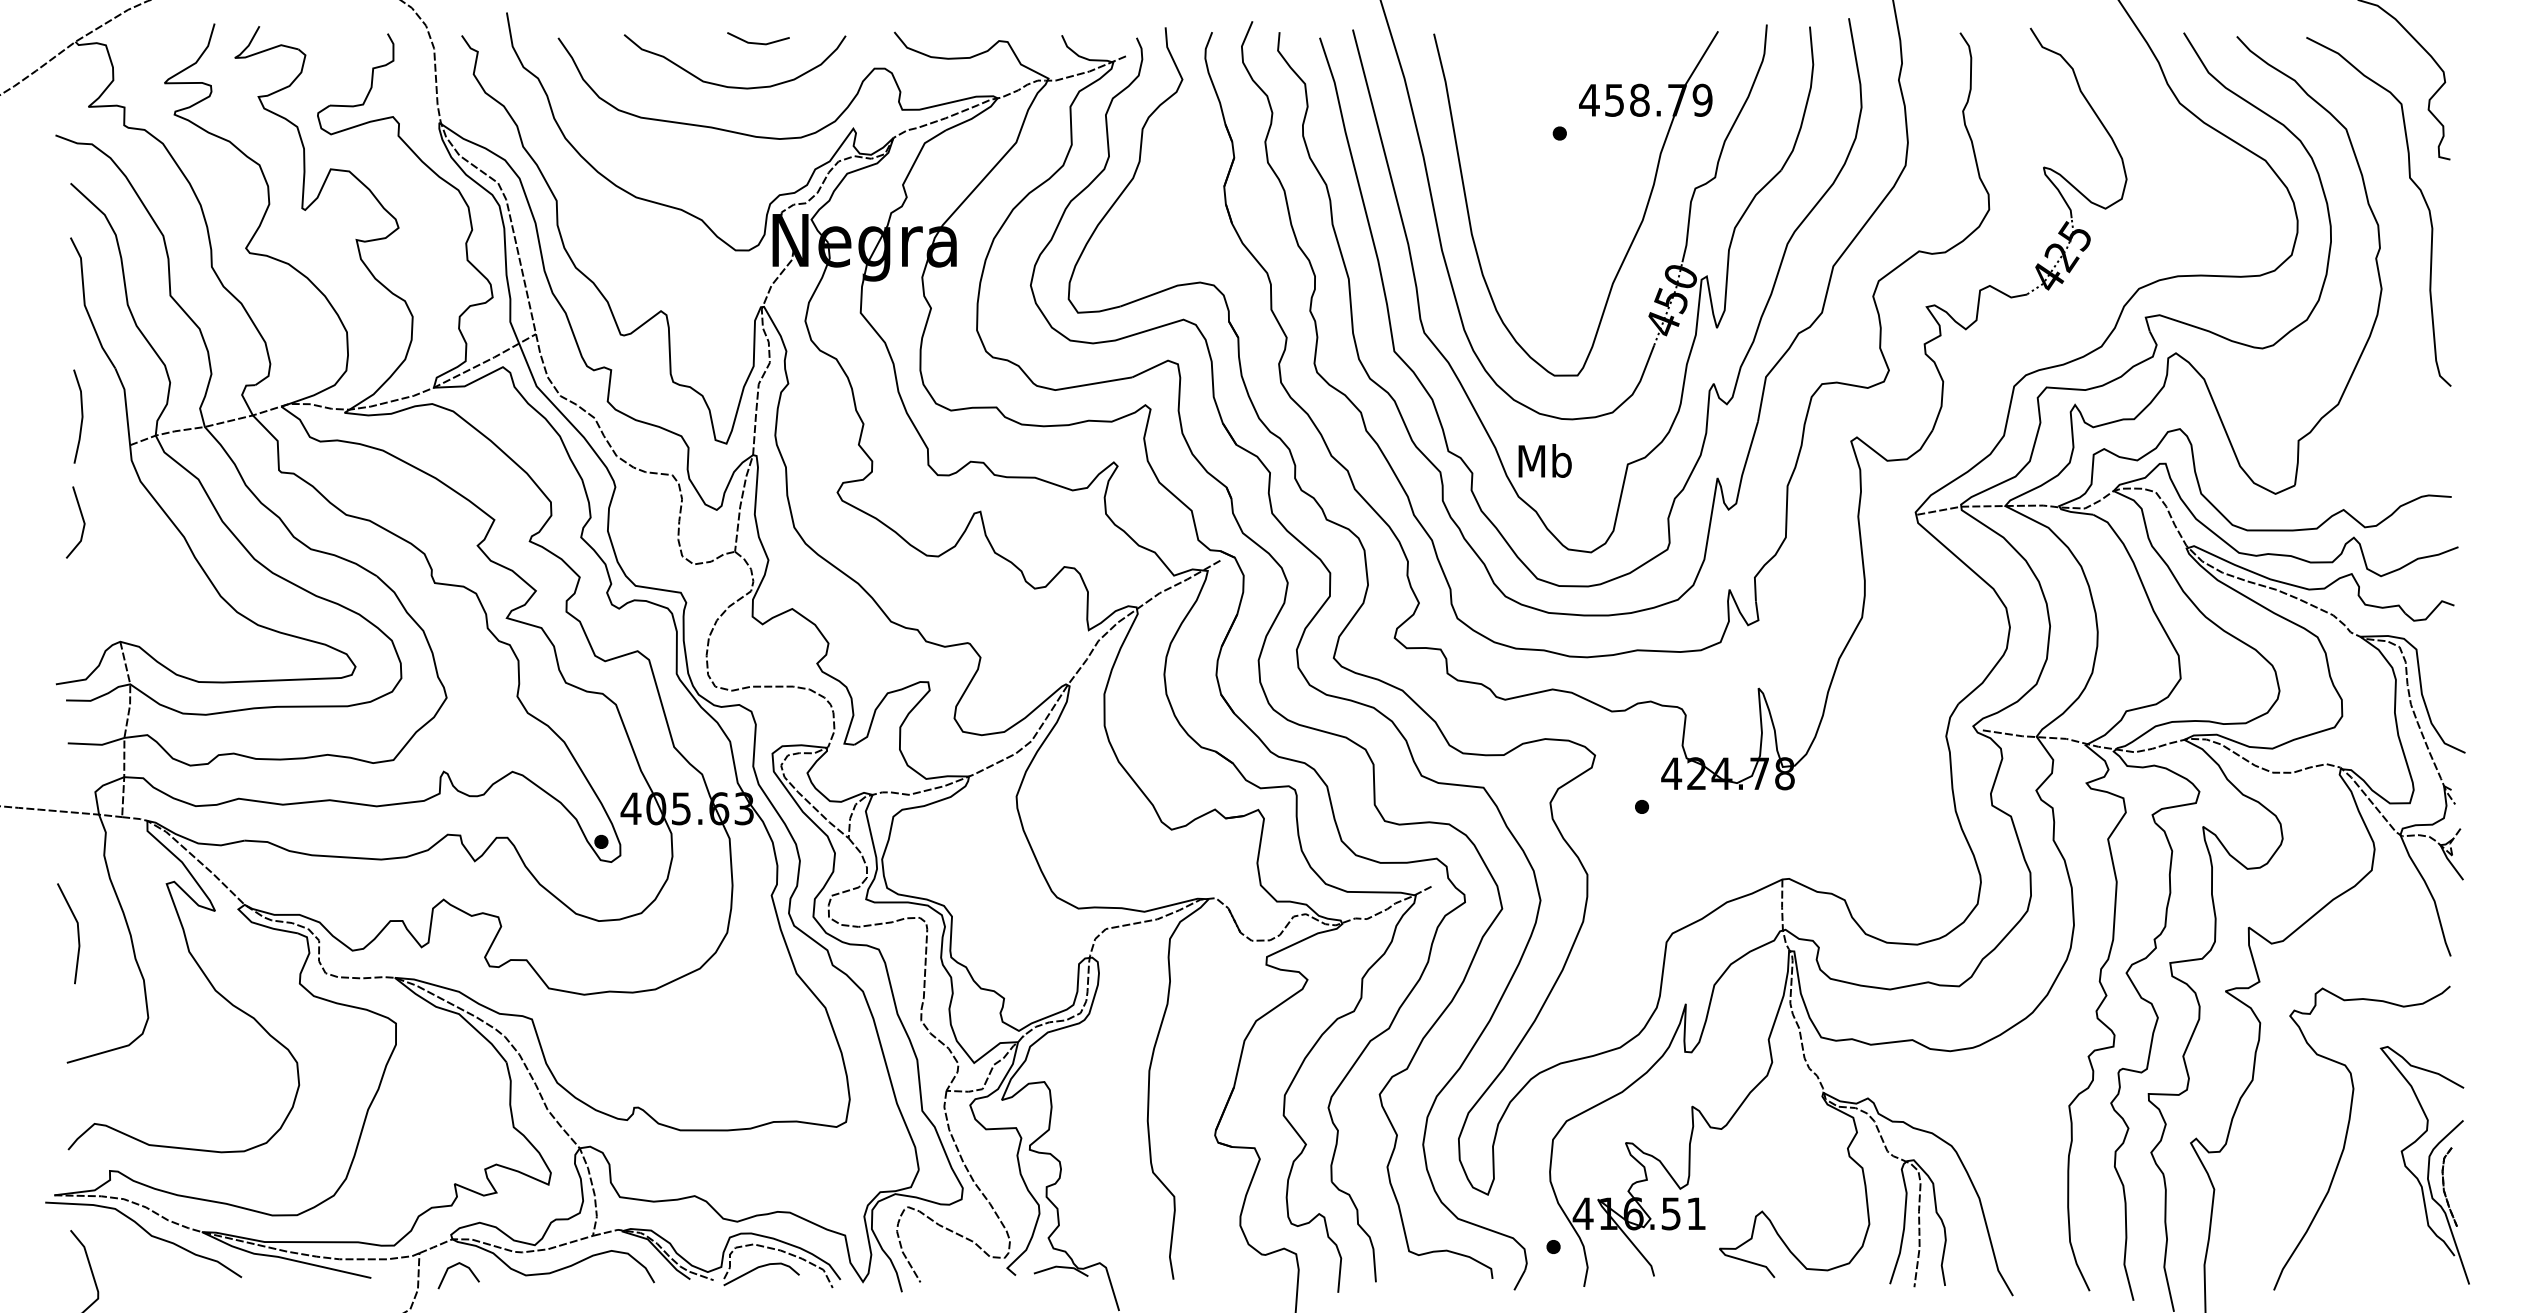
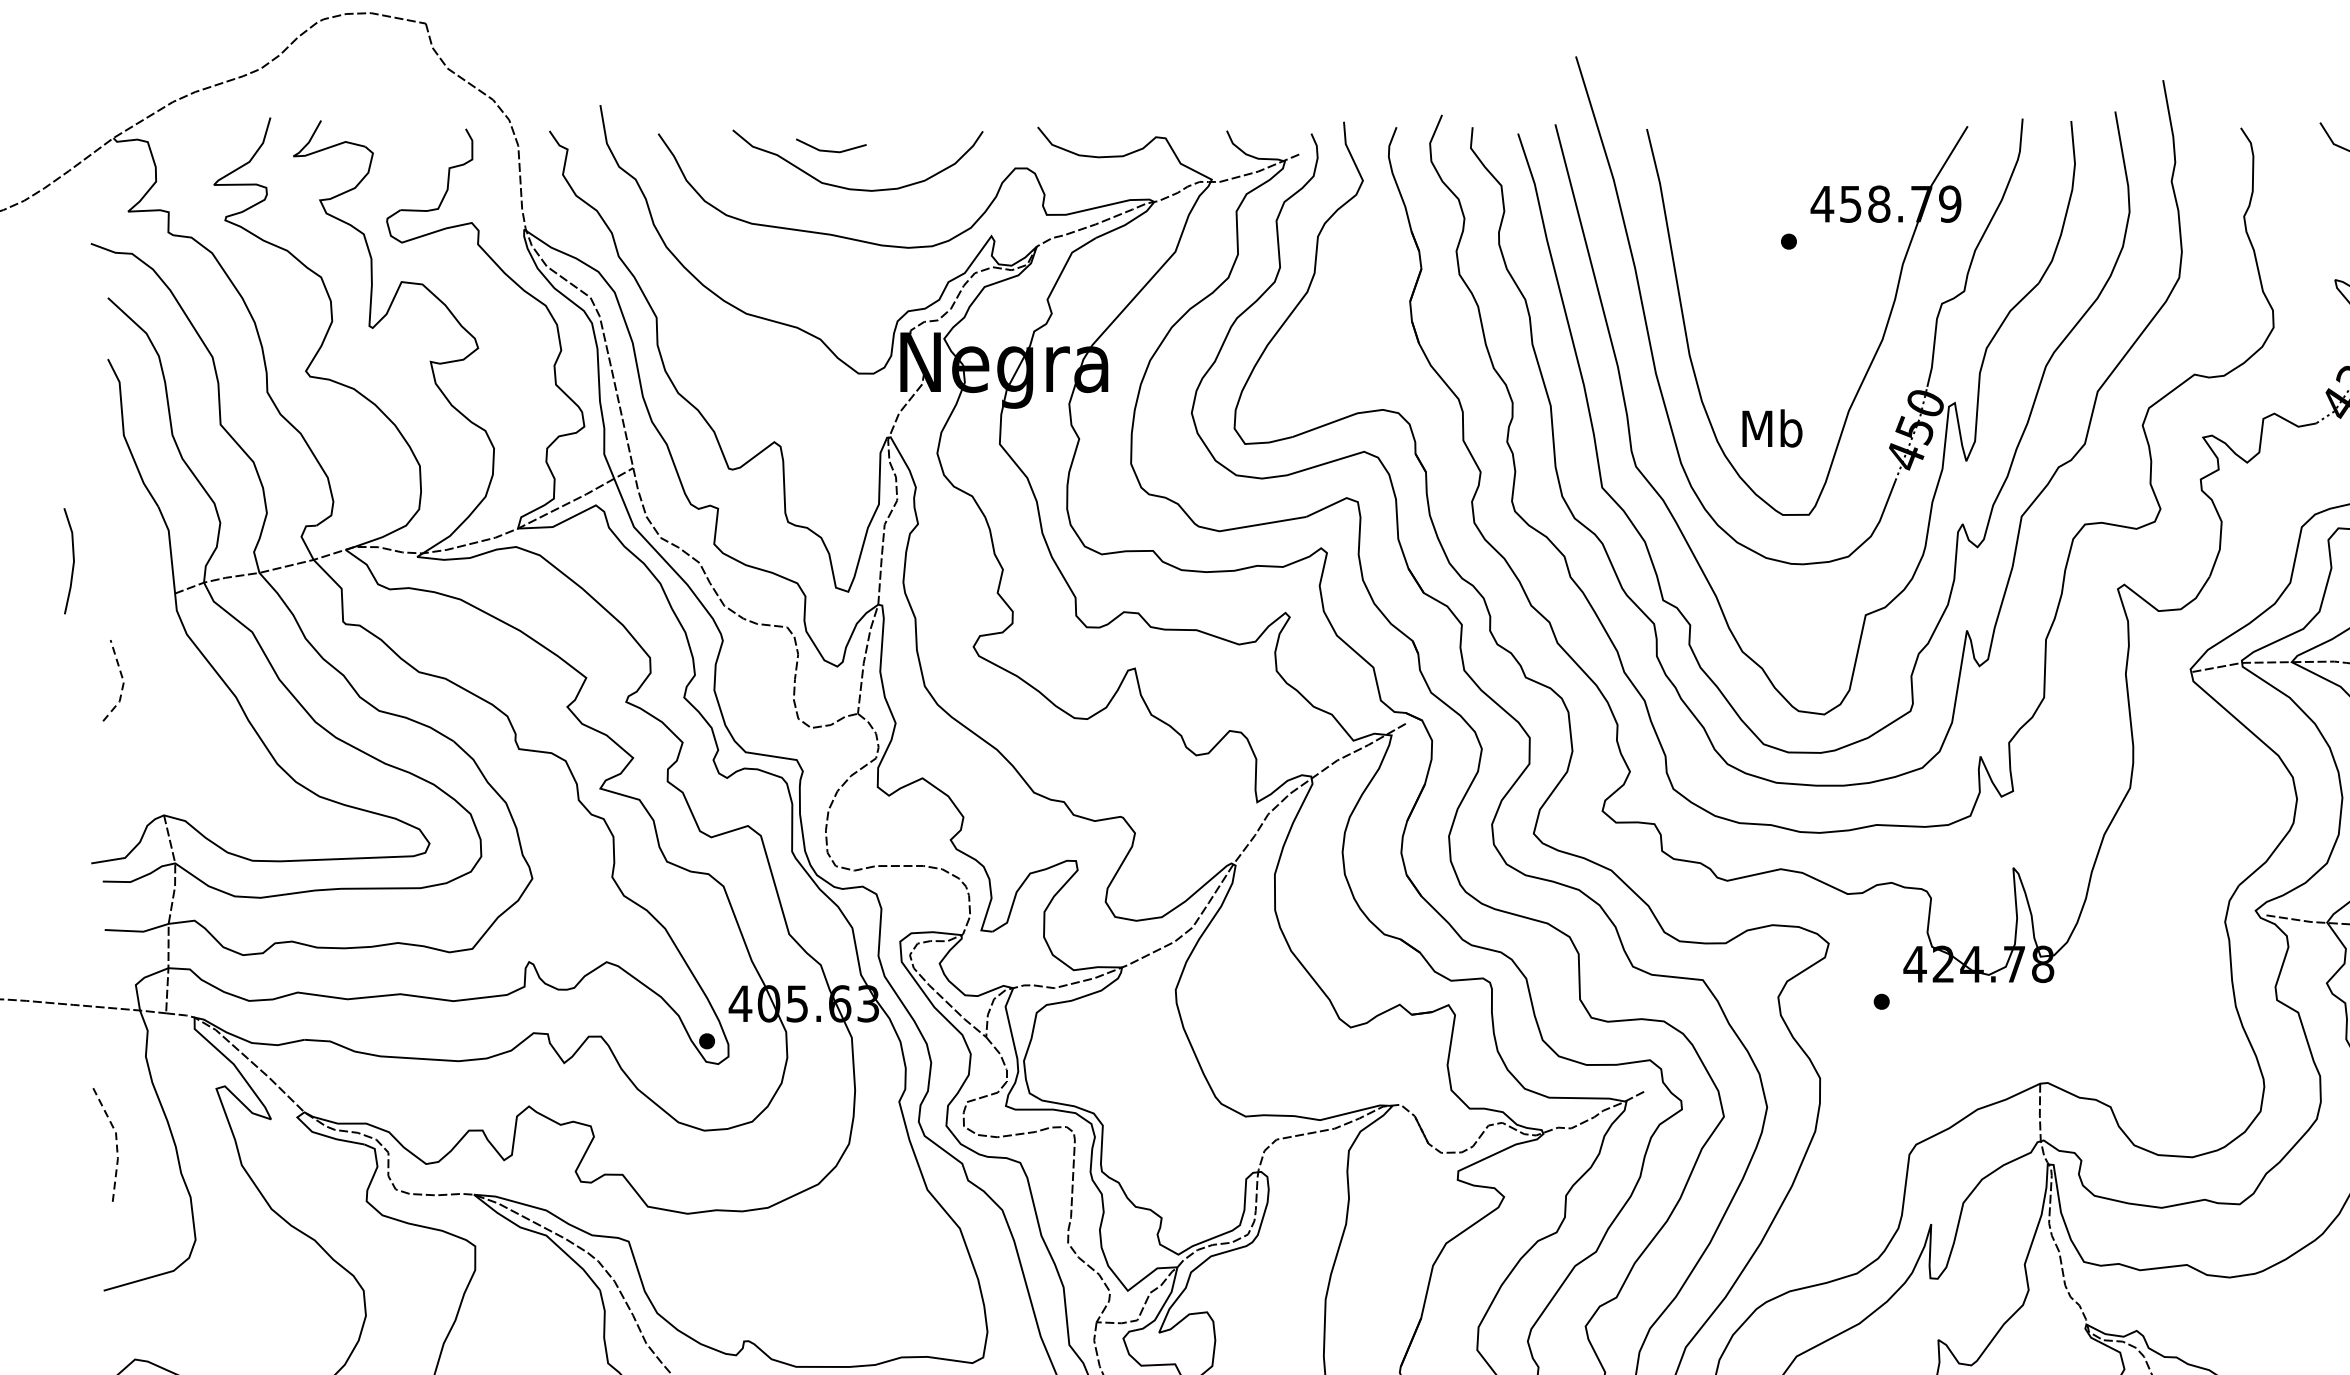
line: (758, 42) -> (831, 150), moved
line: (81, 416) -> (72, 561), moved
text: (1544, 460) -> (1771, 427), moved
line: (84, 523) -> (123, 681), solid -> dashed
line: (78, 931) -> (116, 1142), solid -> dashed

